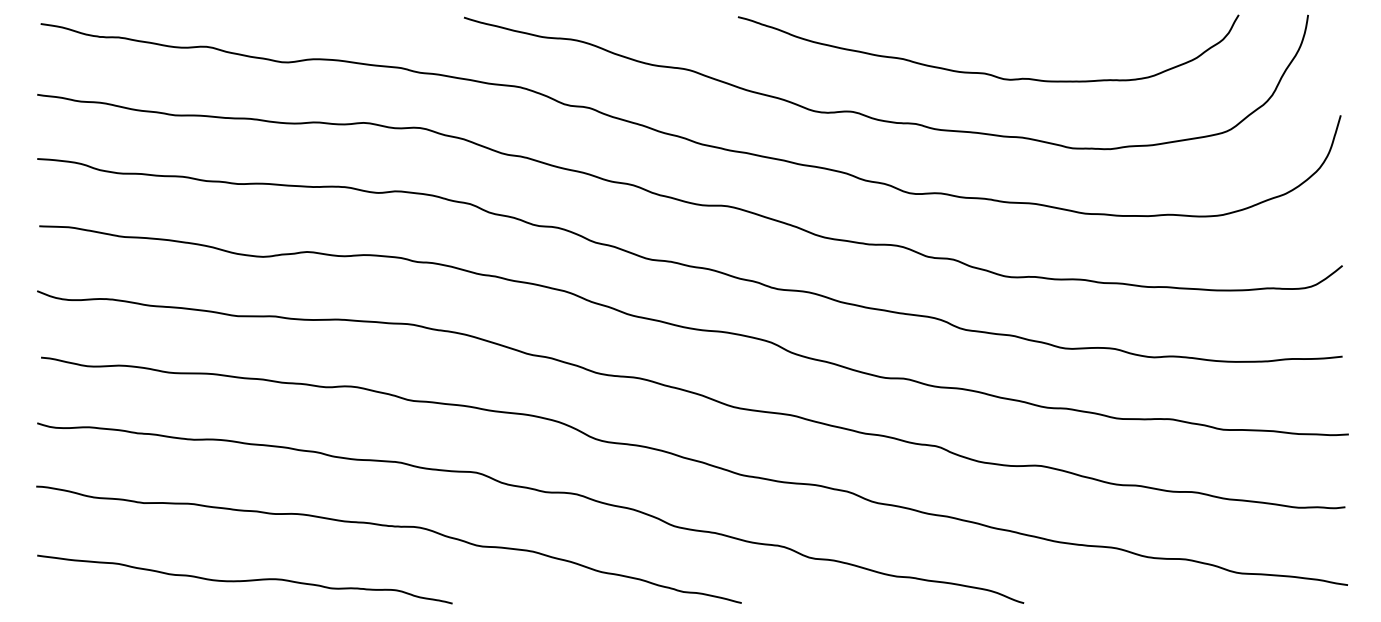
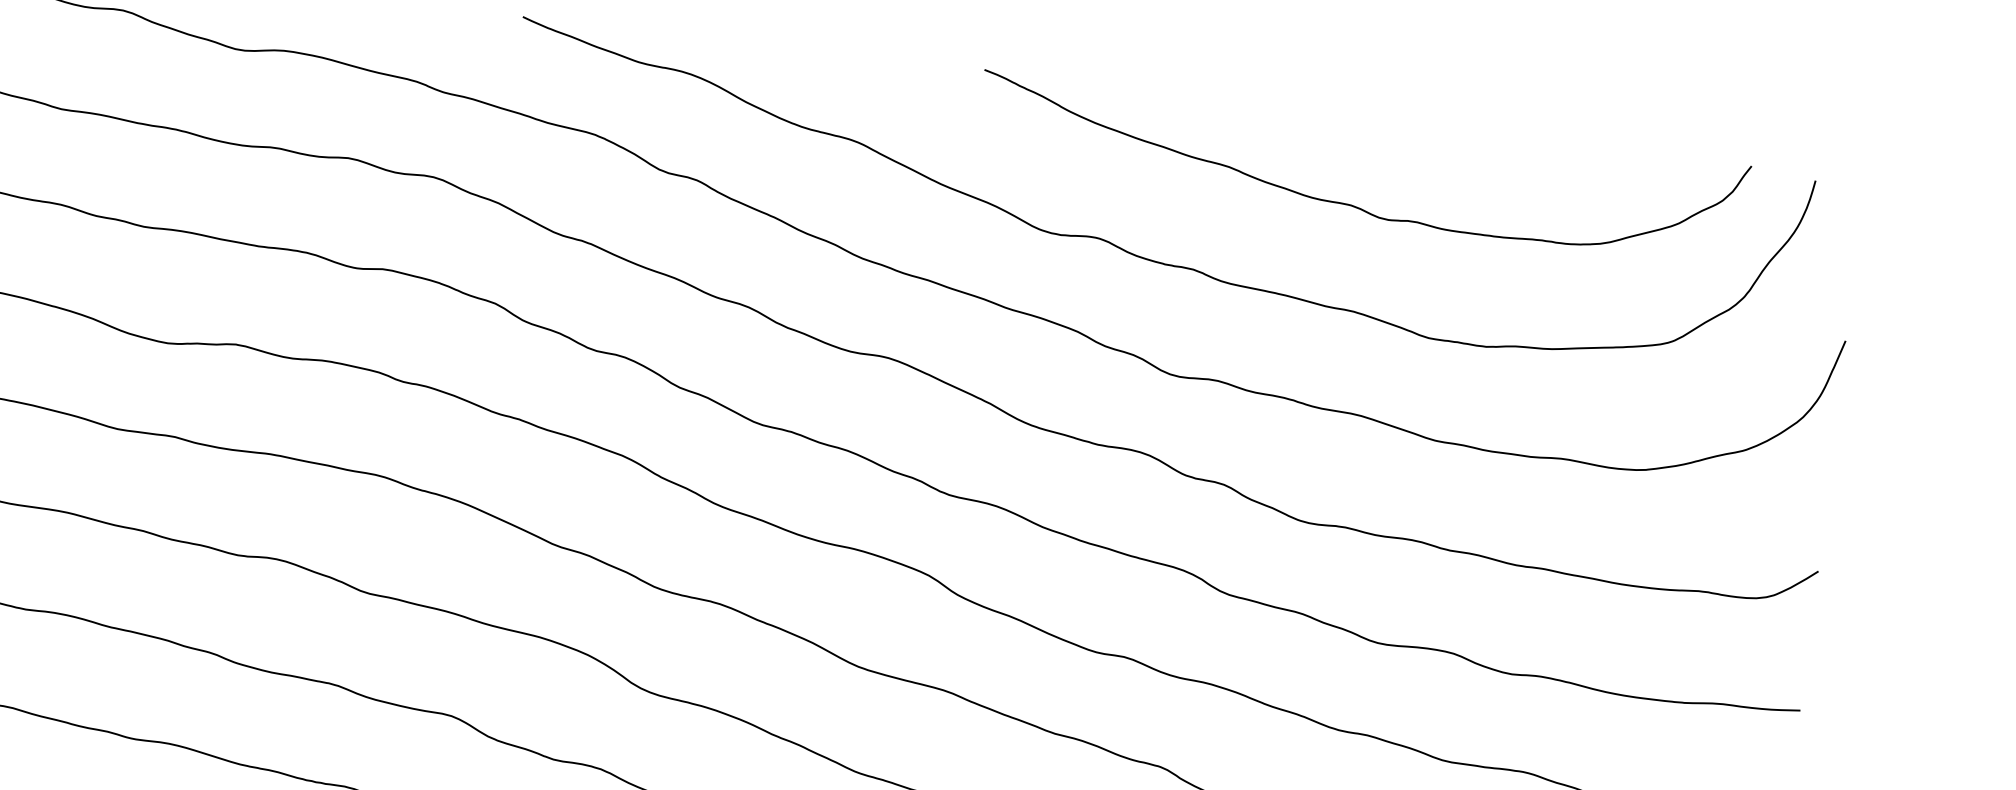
curve: (985, 72) -> (1352, 203), moved

